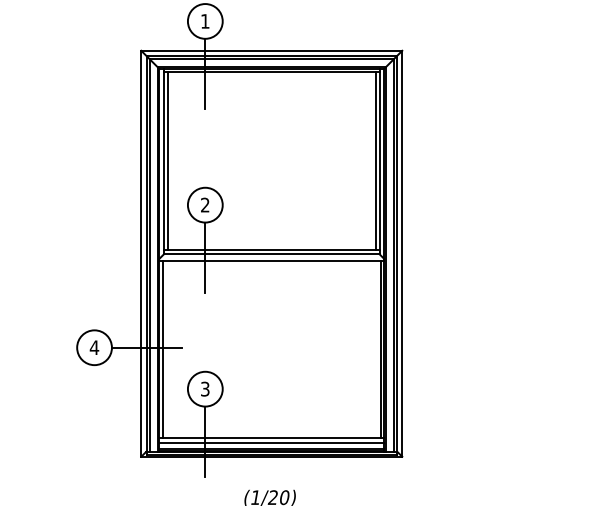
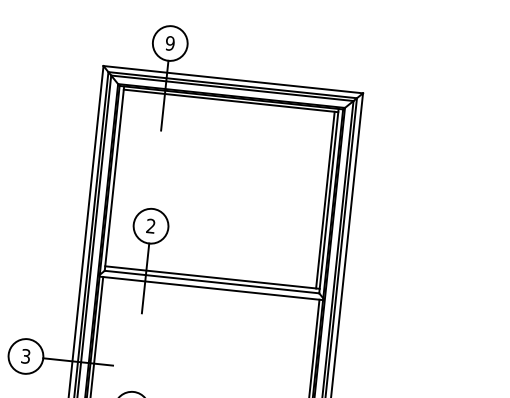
text: (204, 21) -> (169, 43), 1 -> 9
line: (167, 160) -> (118, 177), removed
text: (94, 347) -> (25, 356), 4 -> 3

